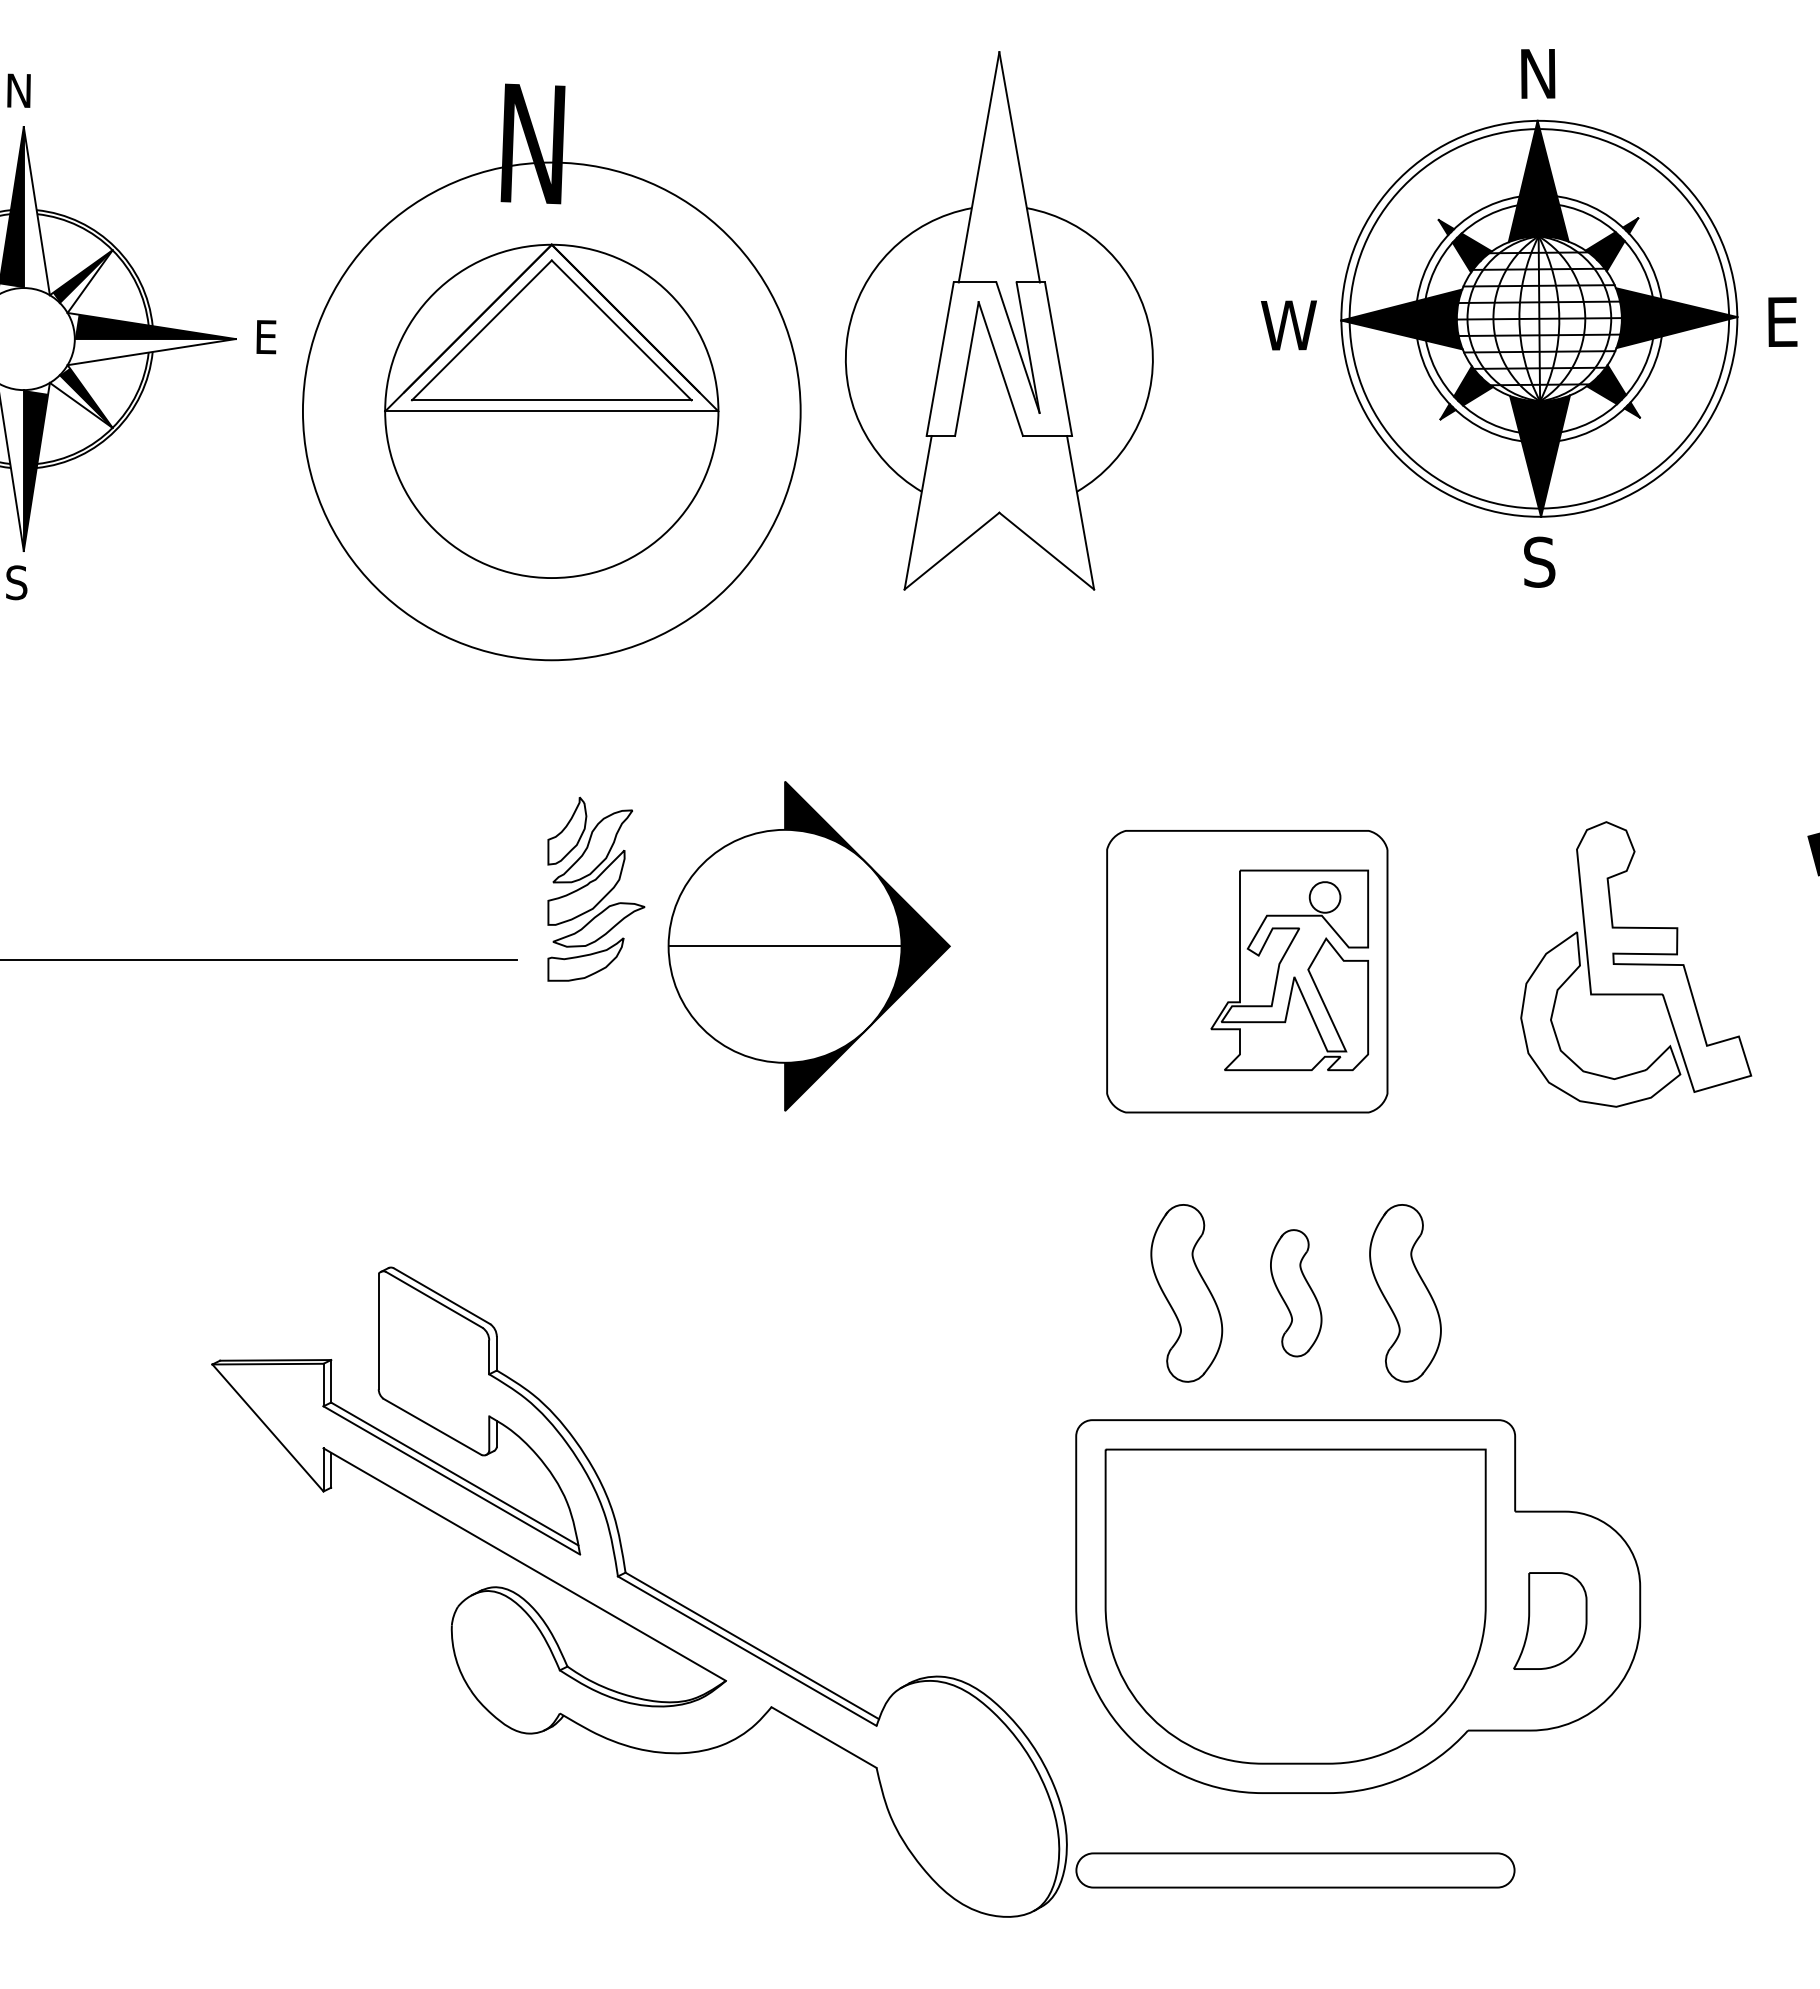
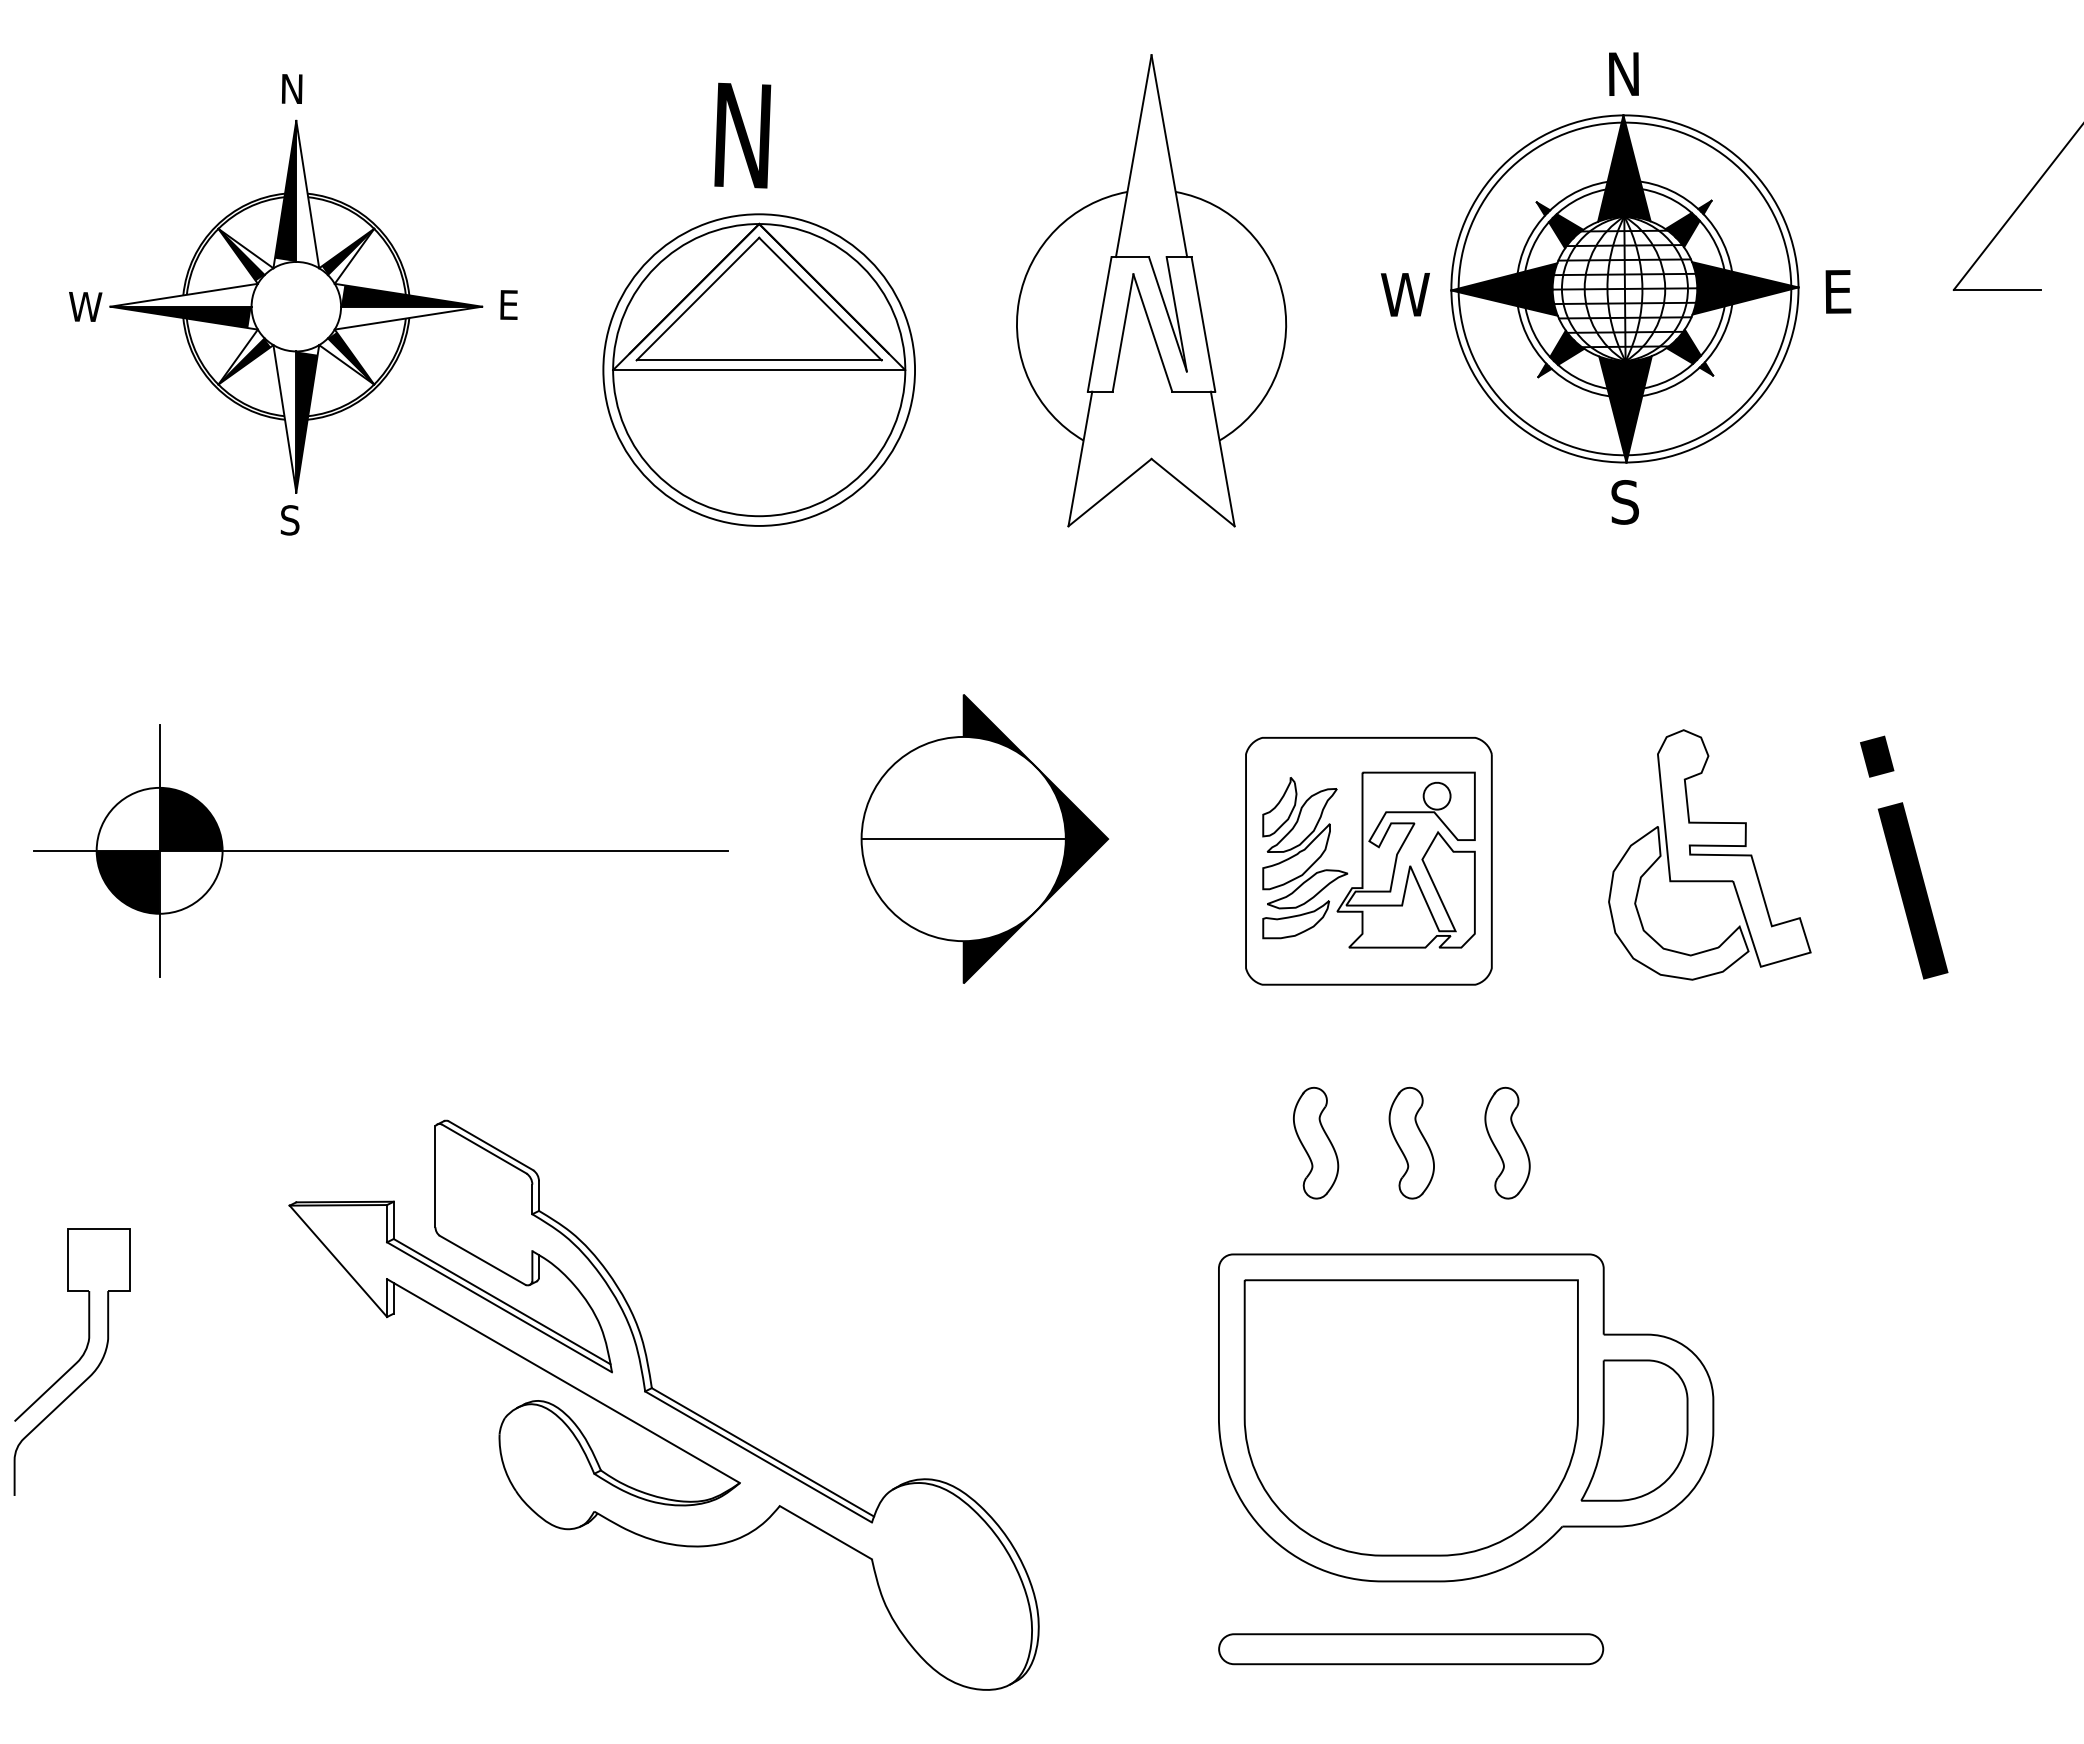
circle: (552, 410) -> (759, 369), size x0.71
part: (596, 889) -> (1305, 858), moved
part: (1187, 1292) -> (1316, 1142), size x0.71
part: (1405, 1292) -> (1507, 1142), size x0.71
part: (638, 1591) -> (663, 1404), moved
part: (1550, 1620) -> (1634, 1430), size x1.67

